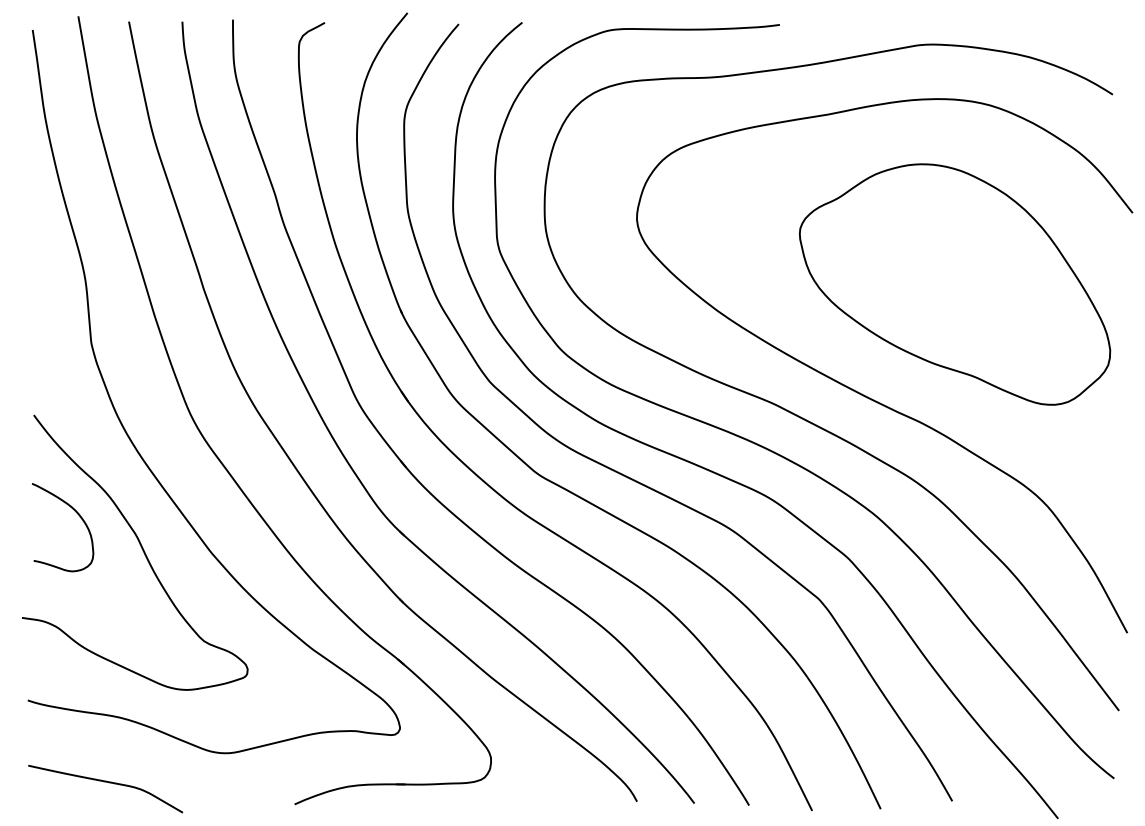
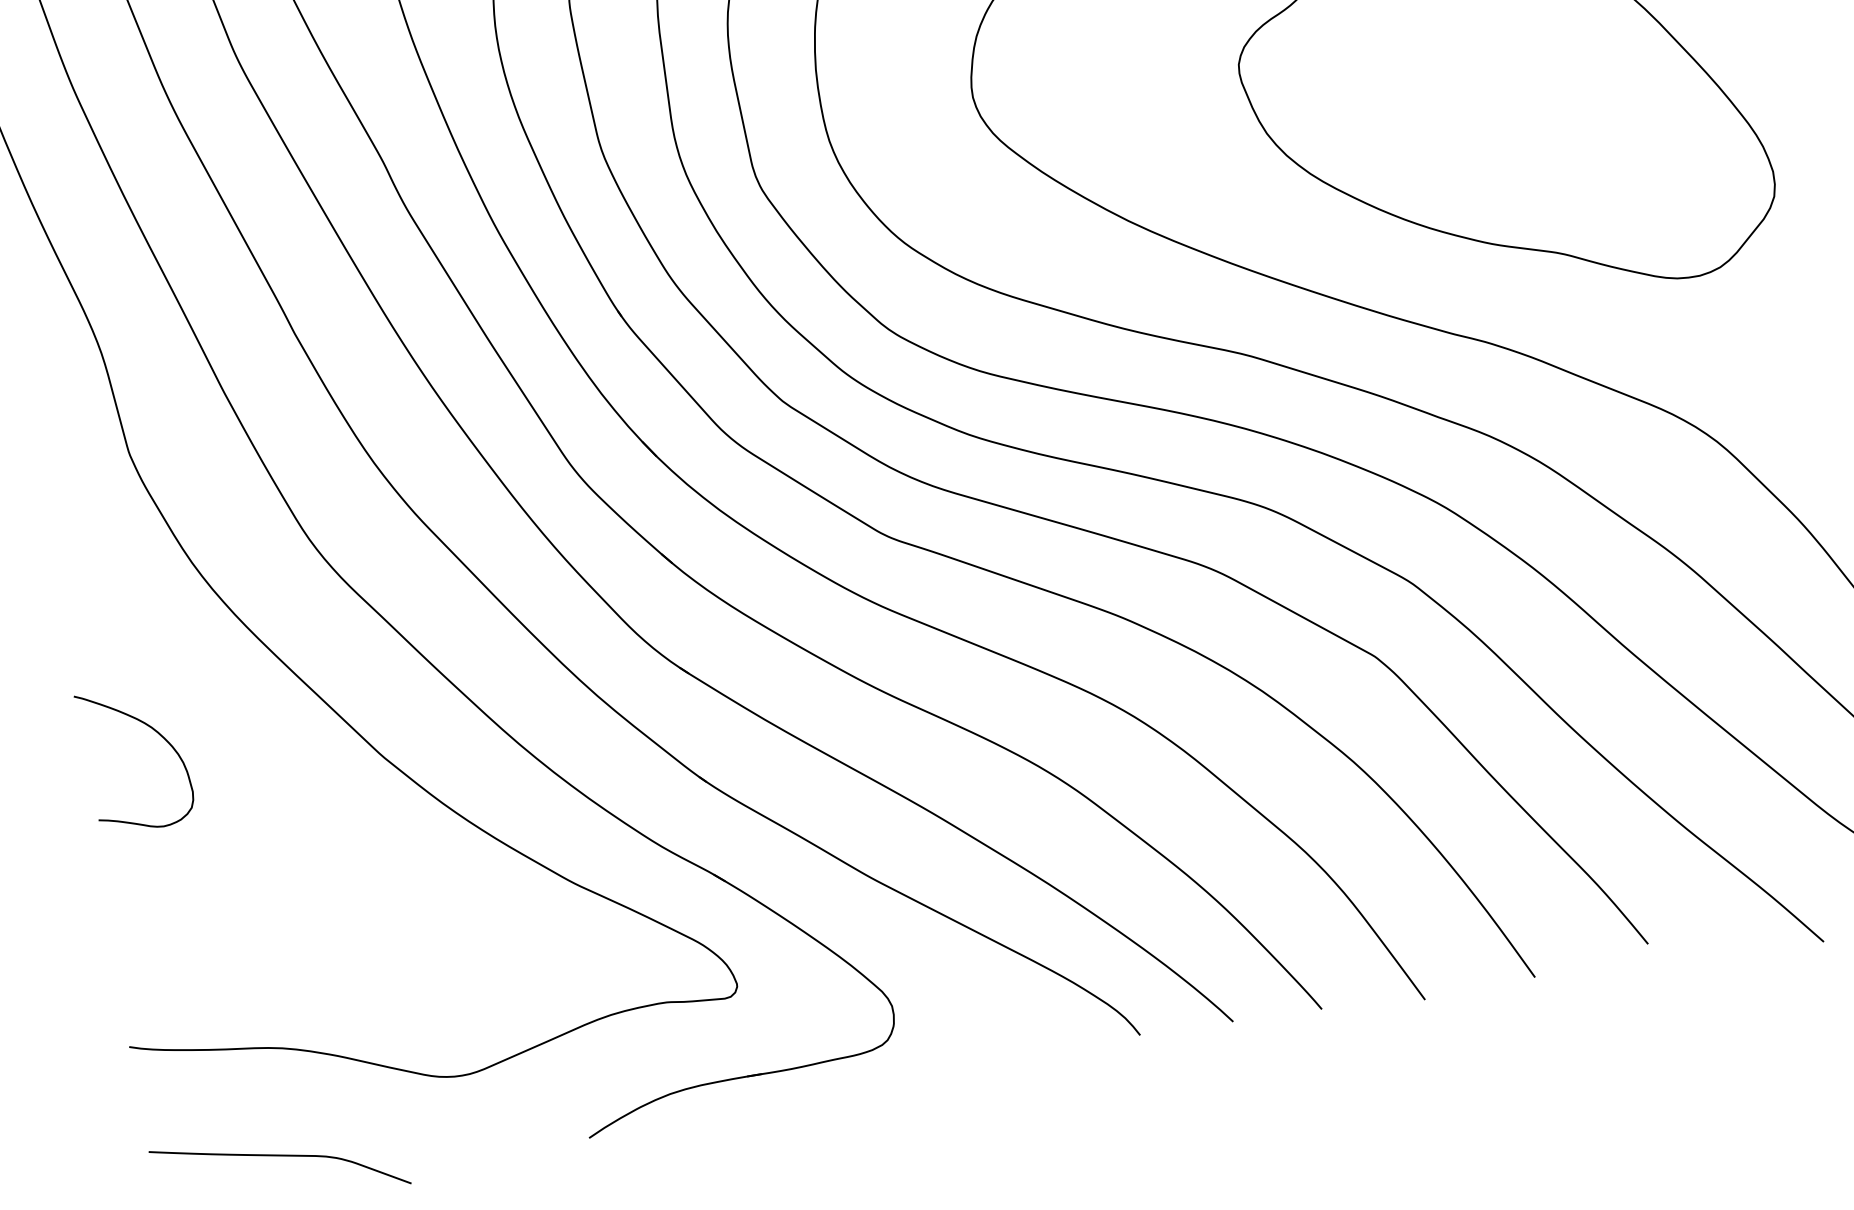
curve: (141, 548) -> (268, 769), removed

